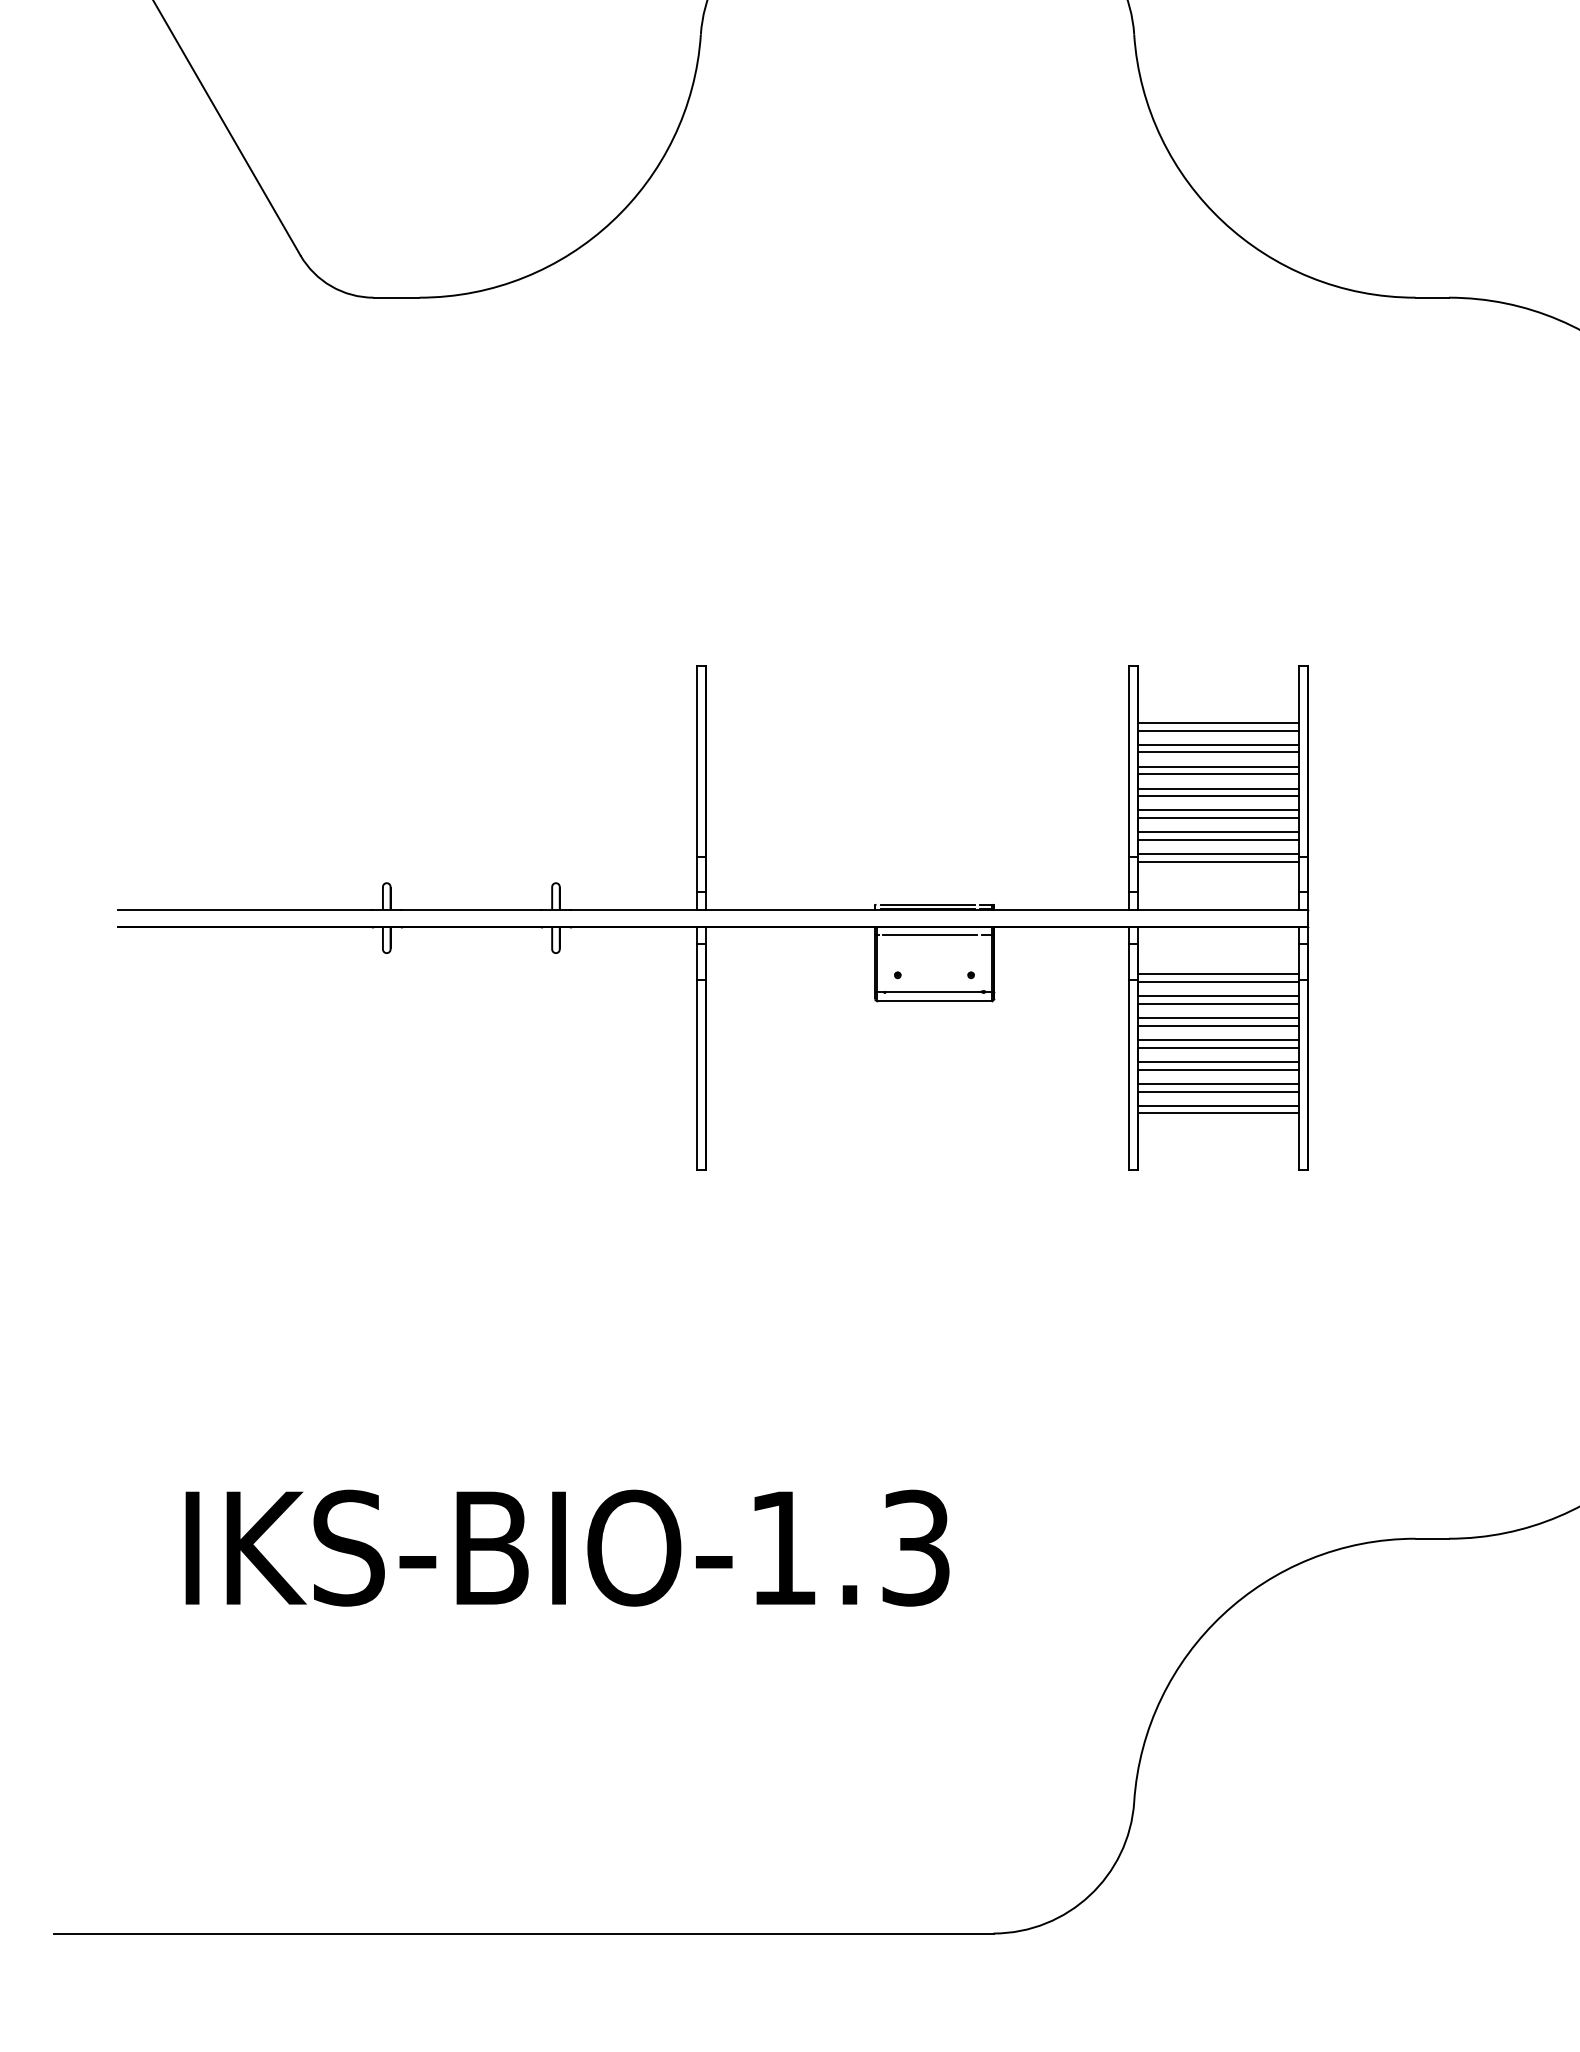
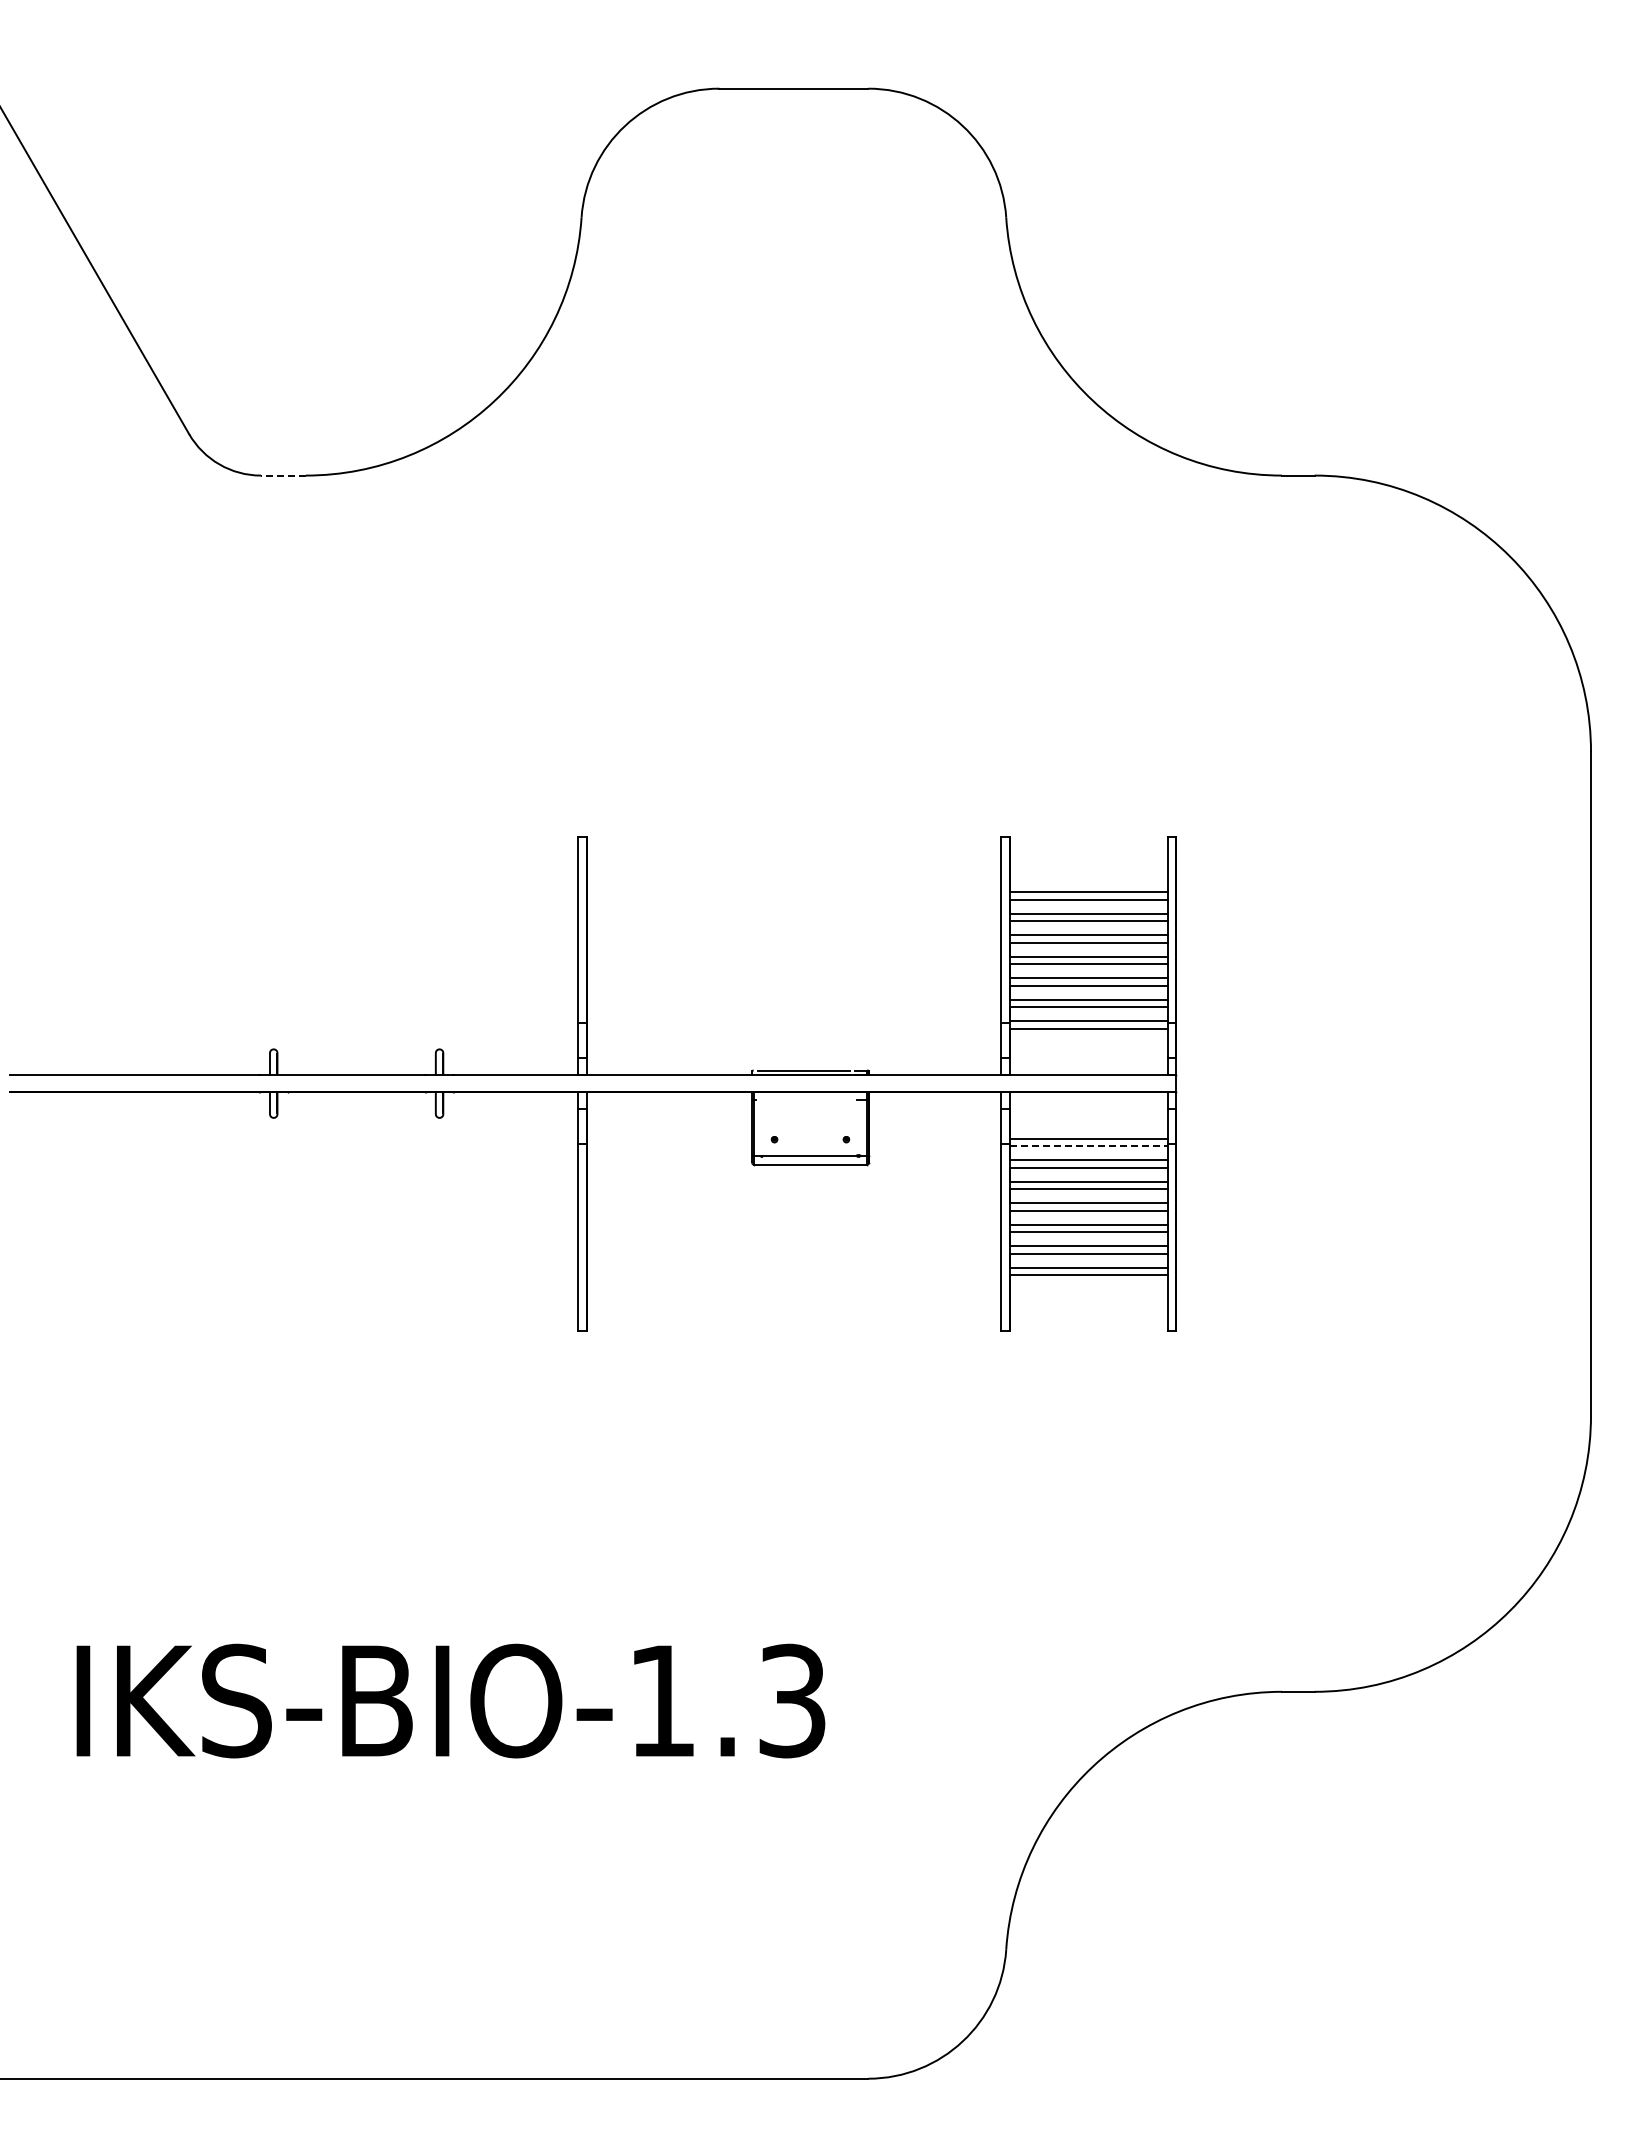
line: (395, 297) -> (282, 475), solid -> dashed
line: (930, 935) -> (806, 1100), removed
line: (1218, 982) -> (1088, 1146), solid -> dashed

